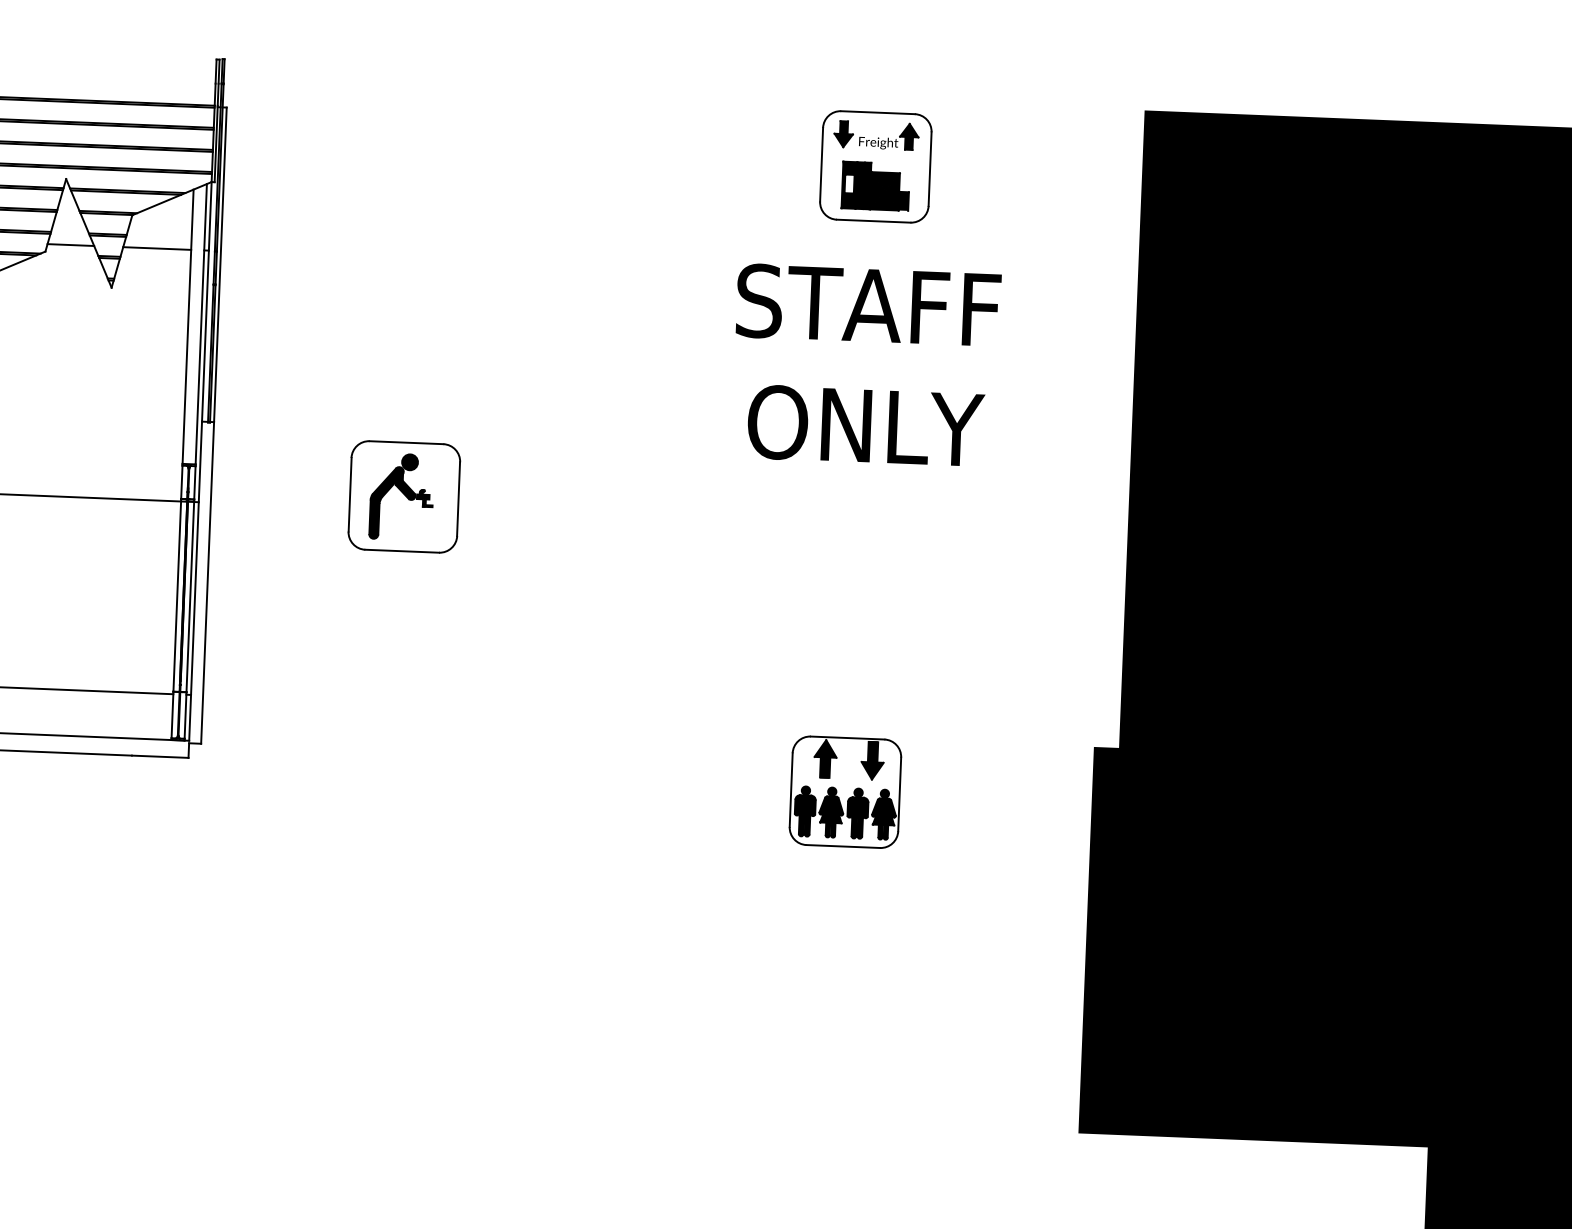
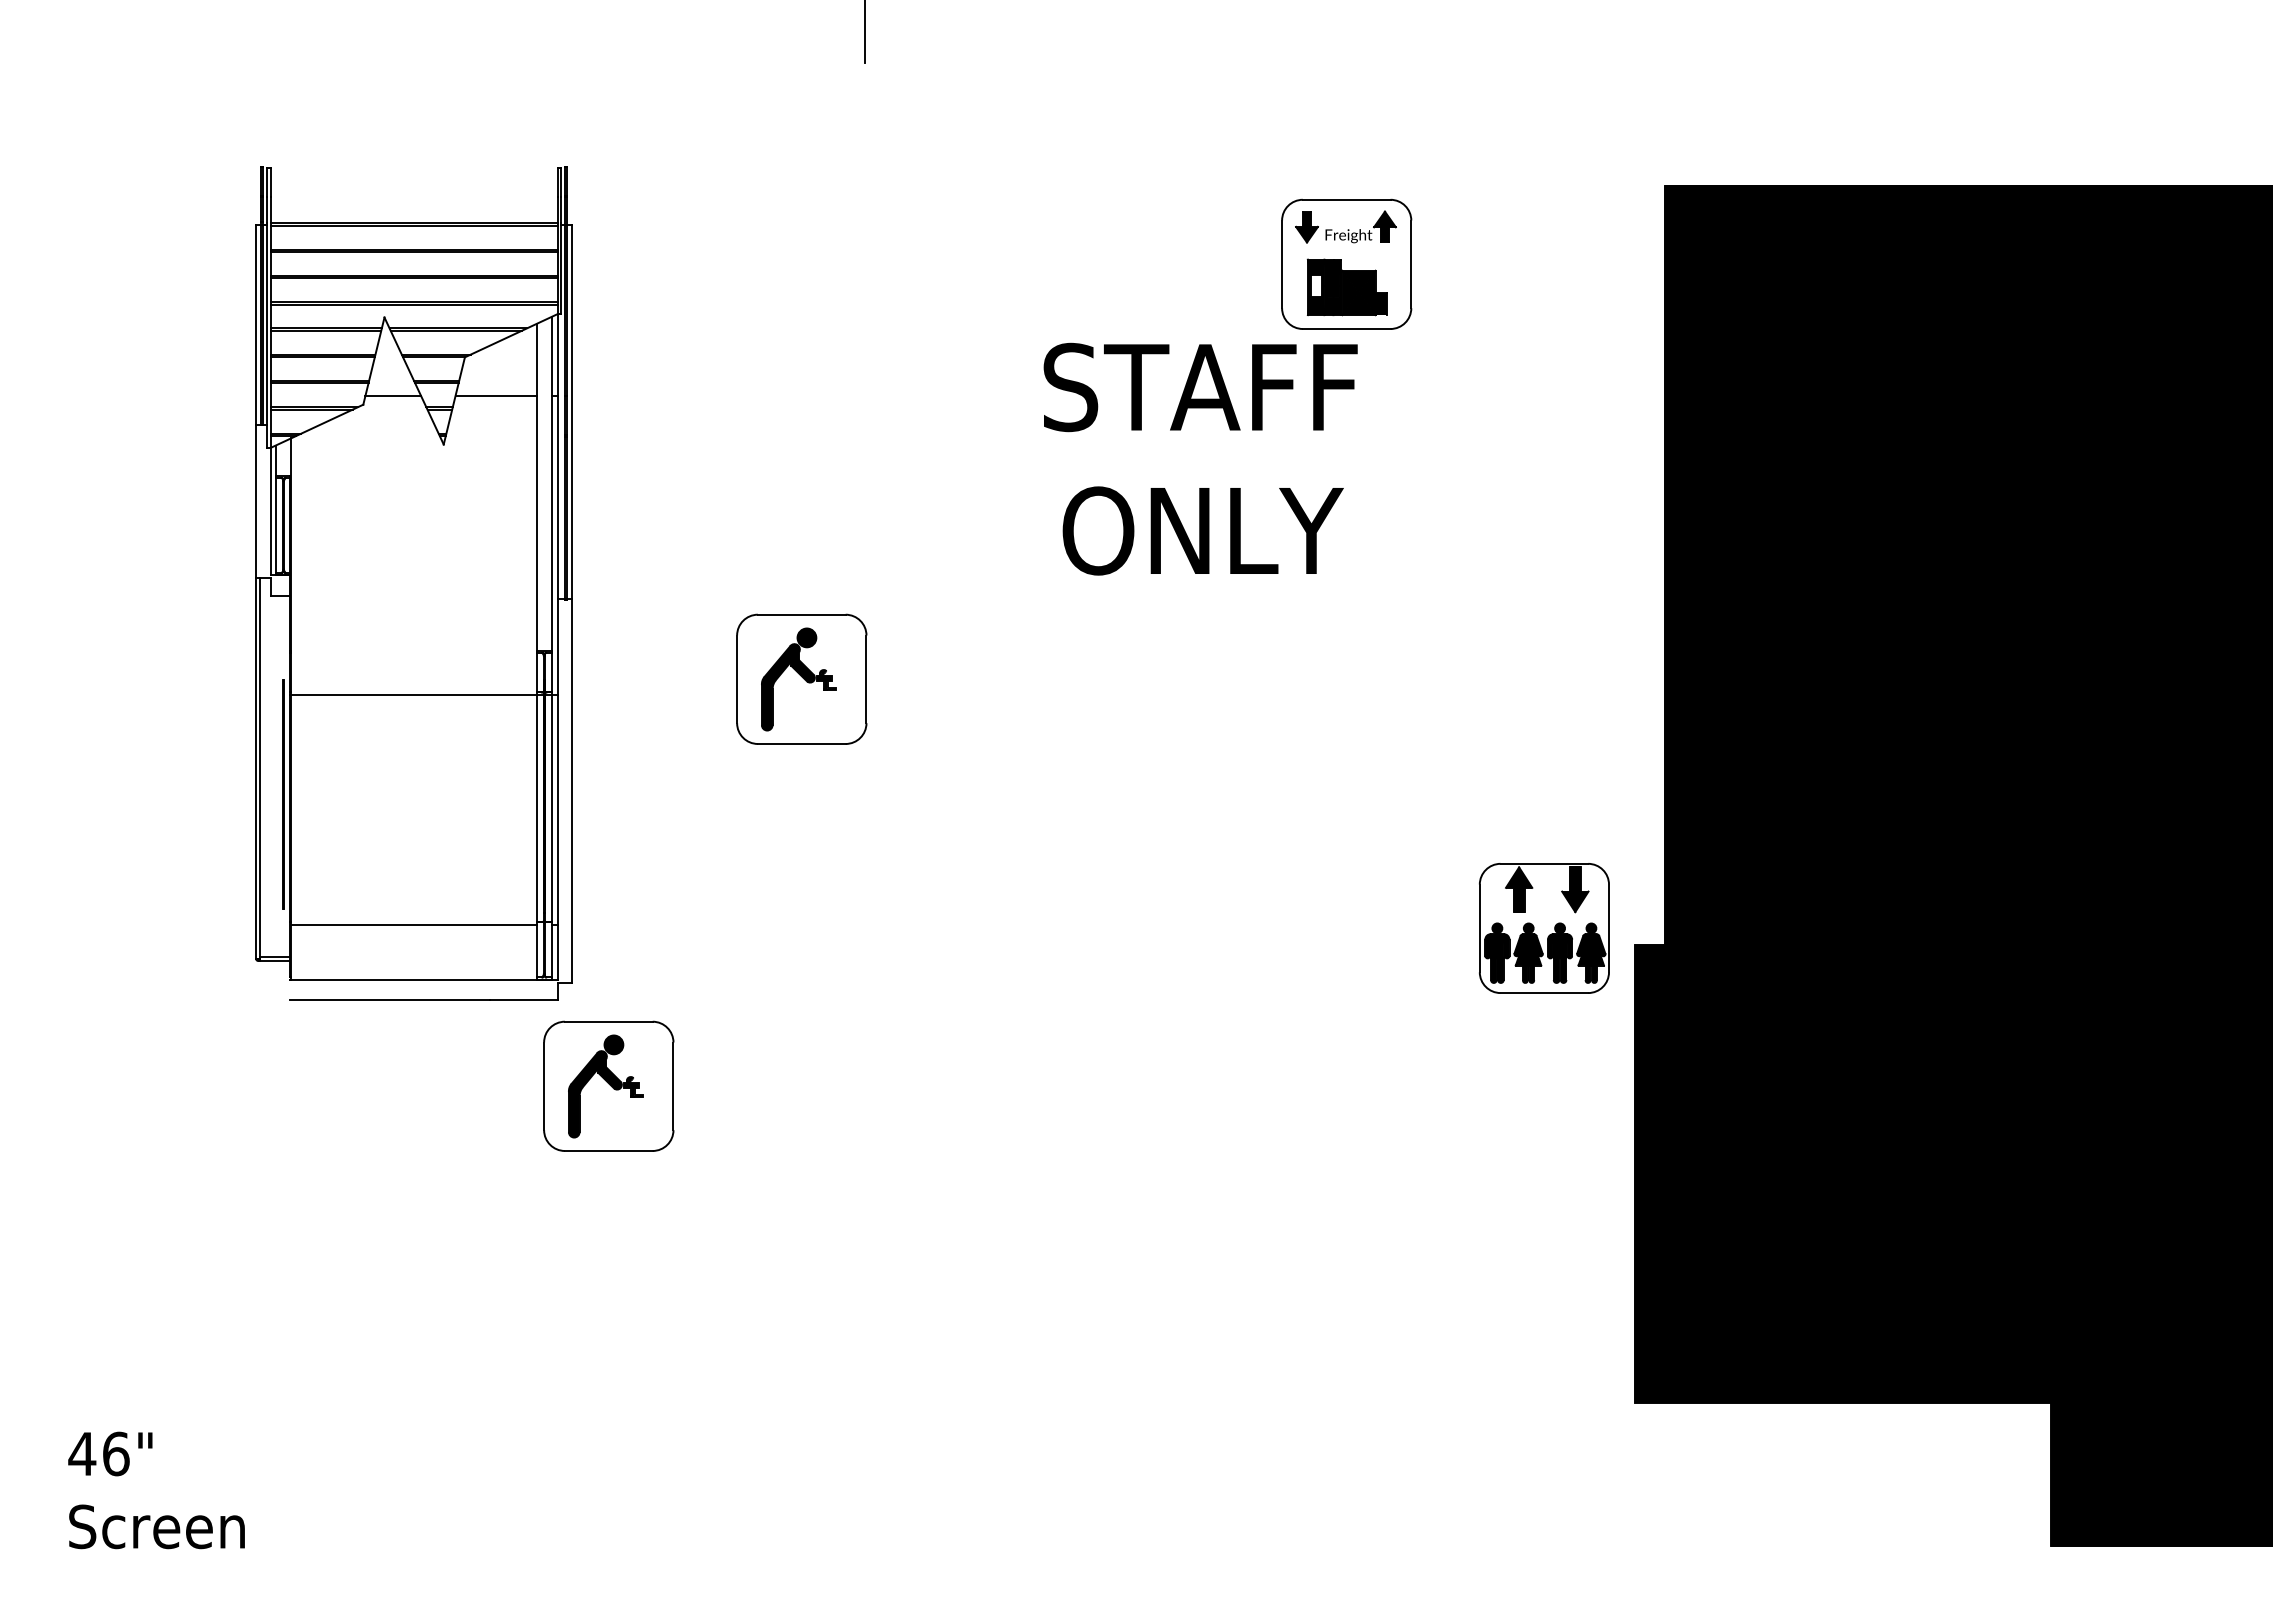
text: (866, 365) -> (1200, 458), moved
part: (845, 792) -> (1544, 928), moved
part: (228, 831) -> (608, 1085), added

